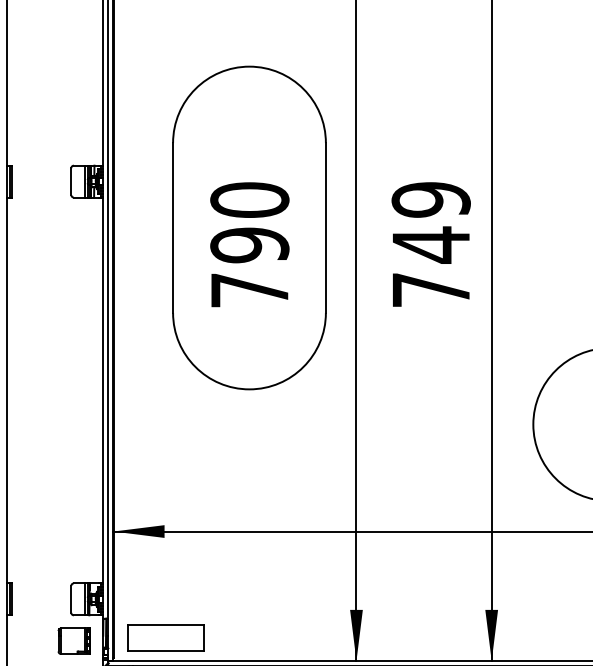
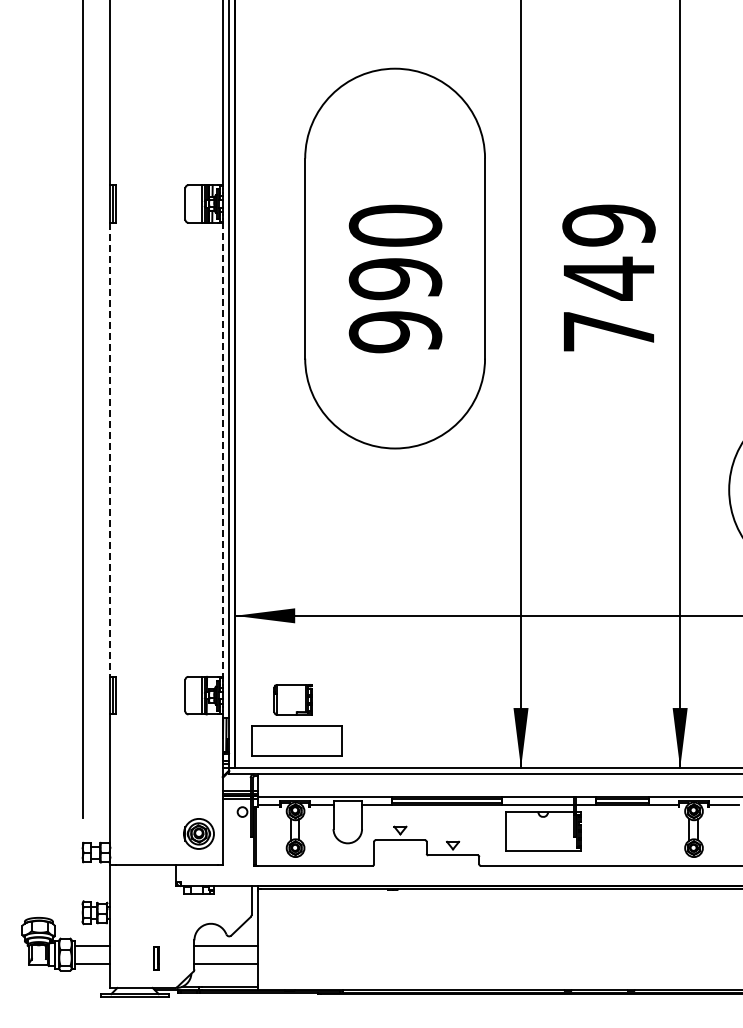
text: (249, 290) -> (395, 332), 790 -> 990
line: (103, 390) -> (223, 449), solid -> dashed
line: (7, 391) -> (110, 450), solid -> dashed
part: (73, 640) -> (292, 699), moved

